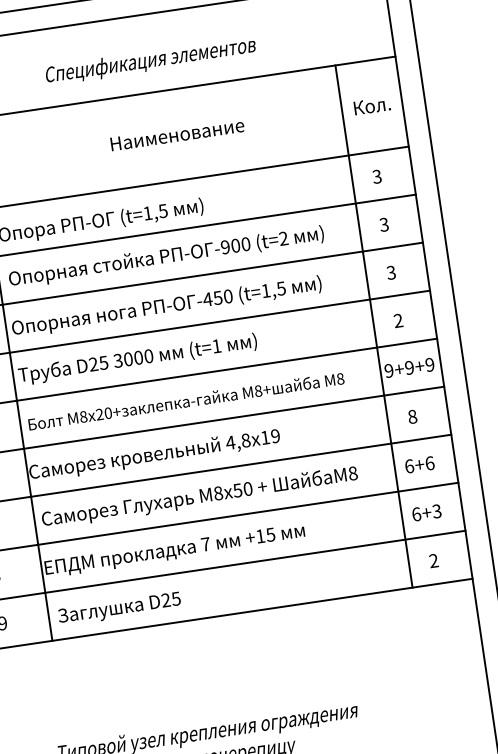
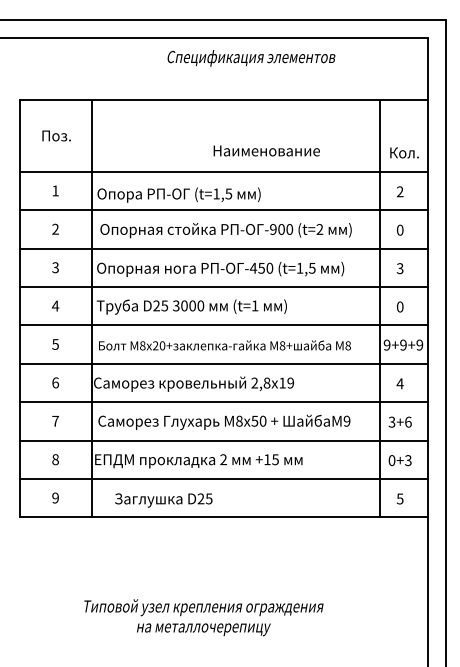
text: (150, 61) -> (251, 58), moved
text: (372, 105) -> (404, 152), moved
text: (177, 134) -> (266, 150), moved
text: (376, 177) -> (399, 192), 3 -> 2
text: (383, 225) -> (399, 230), 3 -> 0
text: (398, 320) -> (400, 306), 2 -> 0
text: (411, 416) -> (399, 383), 8 -> 4
text: (230, 442) -> (254, 382), 4,8 -> 2,8
text: (408, 465) -> (391, 421), 6+6 -> 3+6
text: (352, 472) -> (346, 420), 8 -> 9
text: (415, 514) -> (391, 460), 6+3 -> 0+3
text: (205, 544) -> (223, 459), 7 -> 2
text: (434, 560) -> (400, 498), 2 -> 5
text: (119, 609) -> (163, 500), moved

